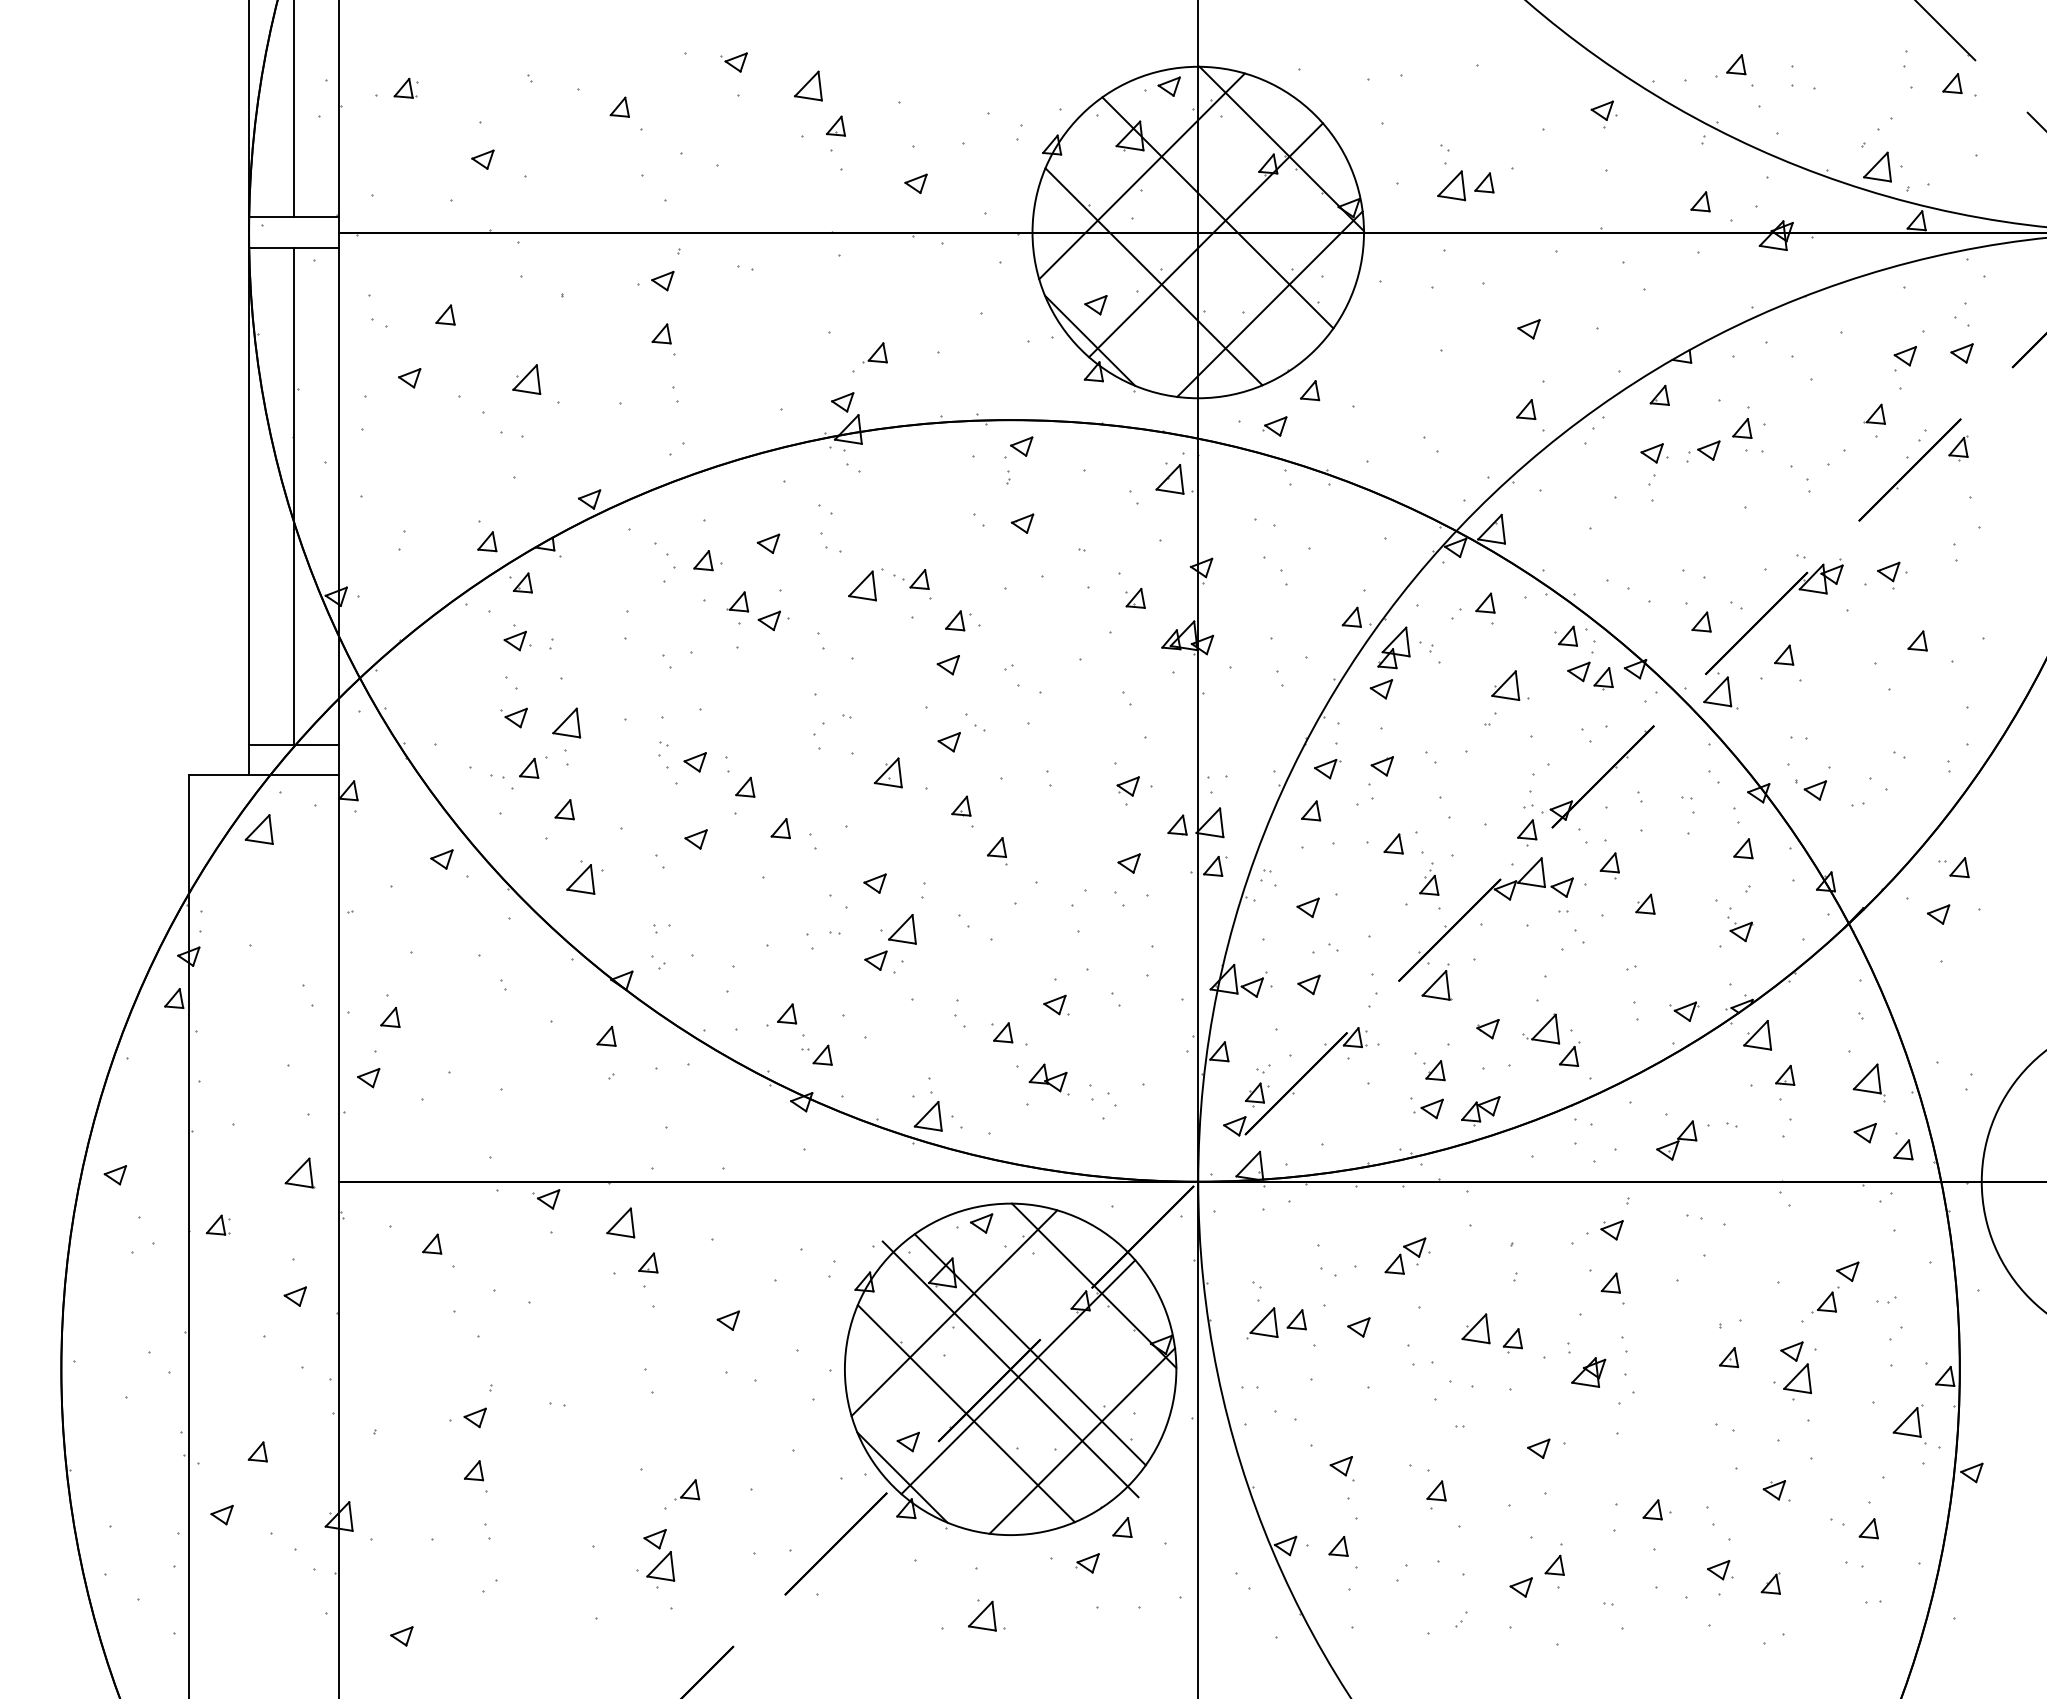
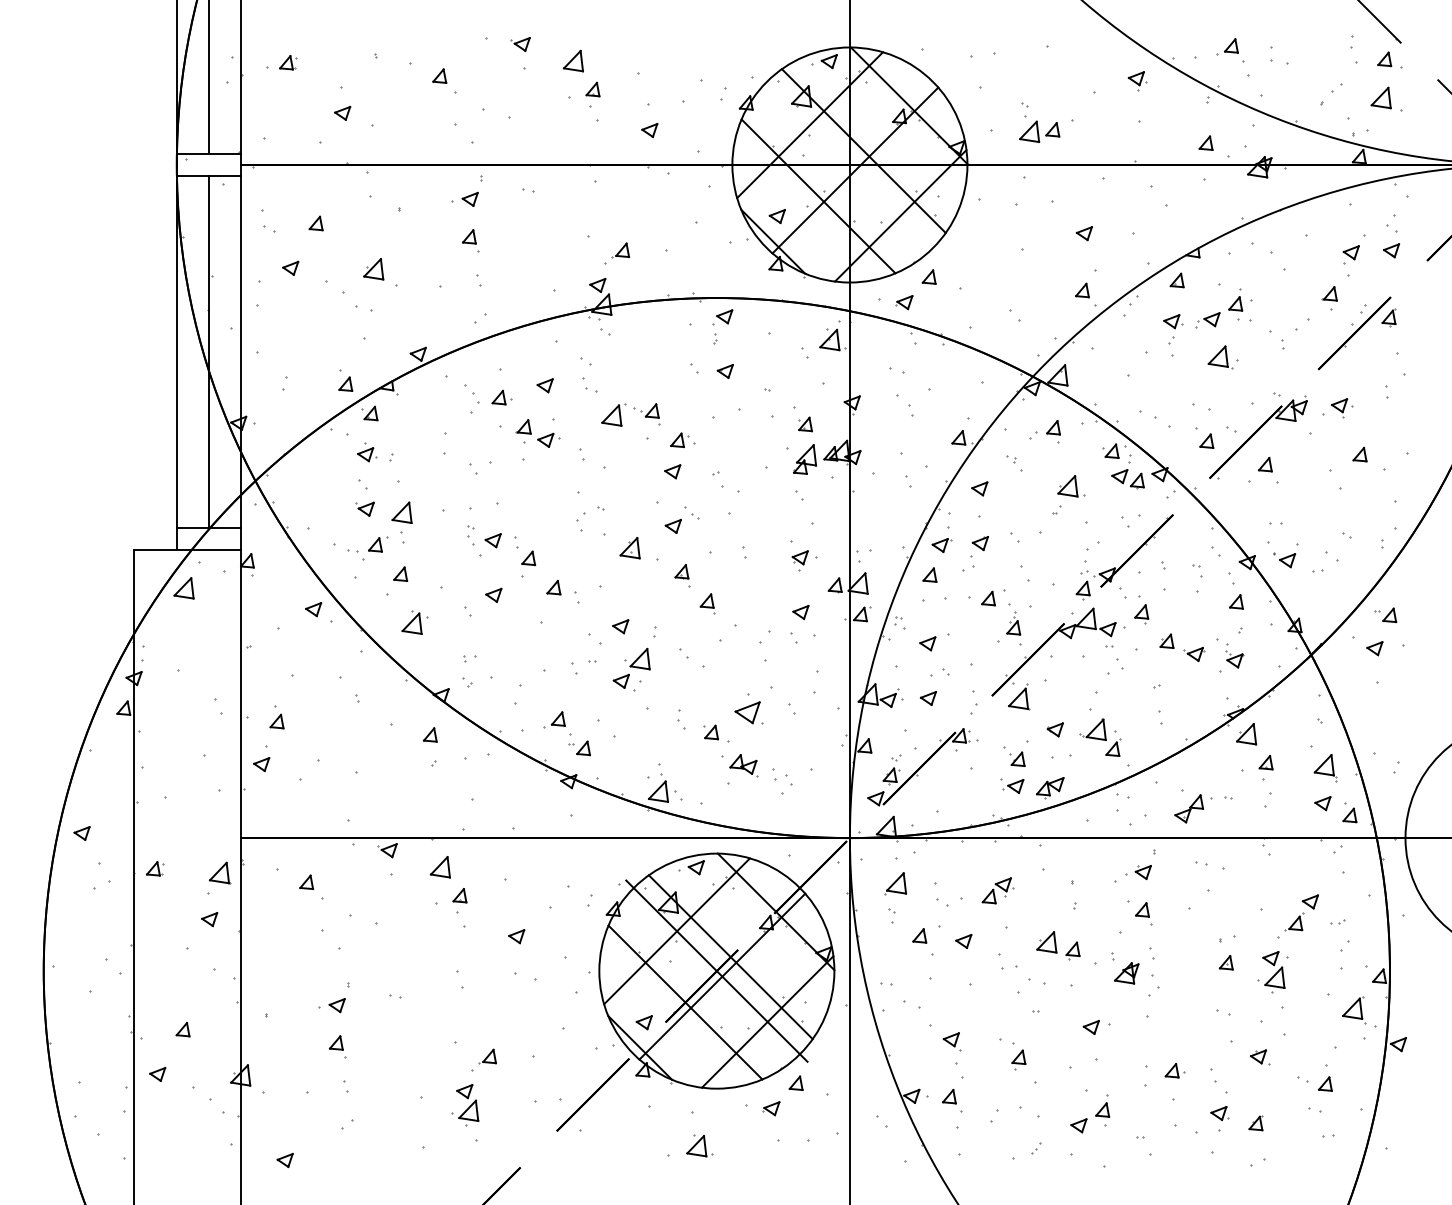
part: (1877, 166) -> (1381, 97), moved
part: (1393, 647) -> (804, 459), moved
part: (1720, 692) -> (1220, 357), moved
part: (1056, 1004) -> (749, 712), size x1.6
part: (1684, 1011) -> (1194, 654), moved
part: (299, 1172) -> (219, 872), moved
part: (1262, 1323) -> (895, 884), moved

